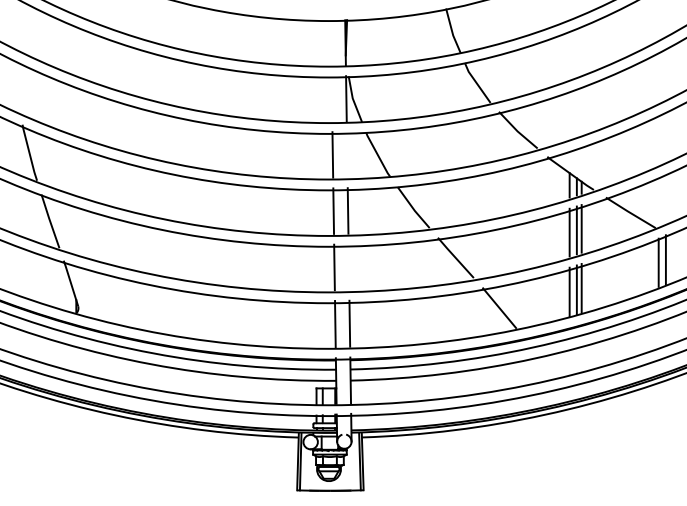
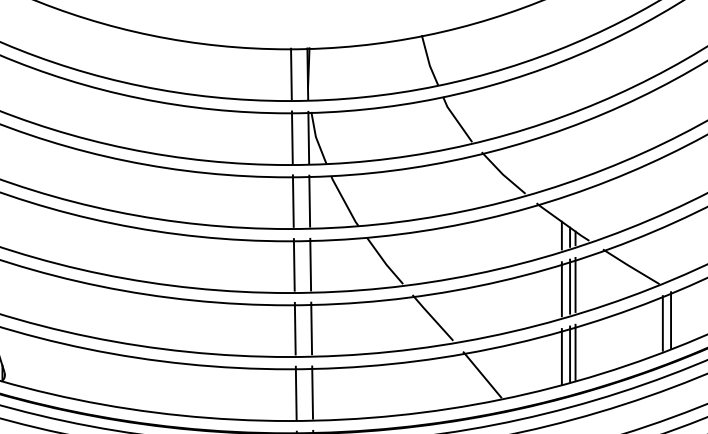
line: (330, 42) -> (290, 73), added
line: (331, 98) -> (291, 137), added
line: (346, 154) -> (308, 200), added
line: (348, 266) -> (311, 327), added

